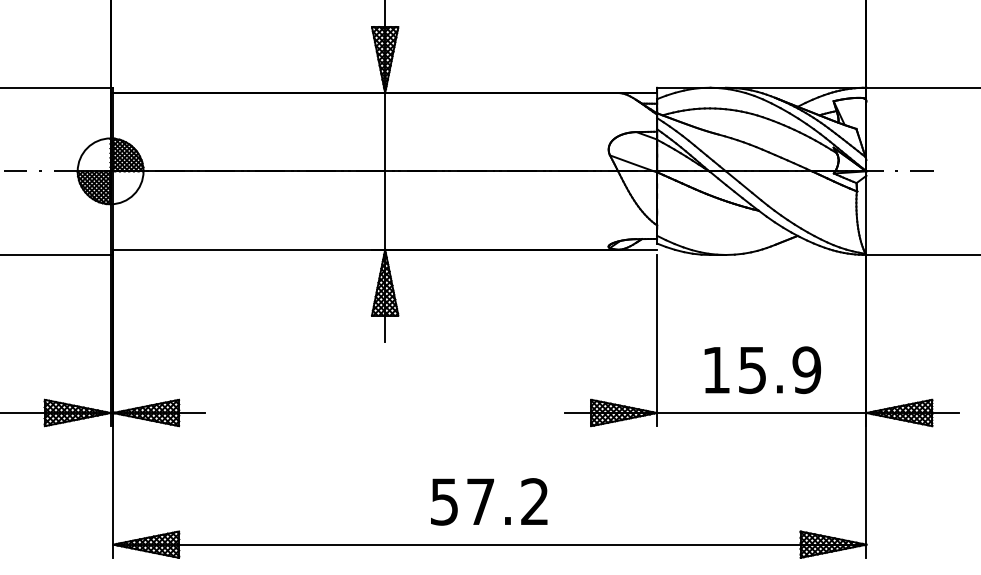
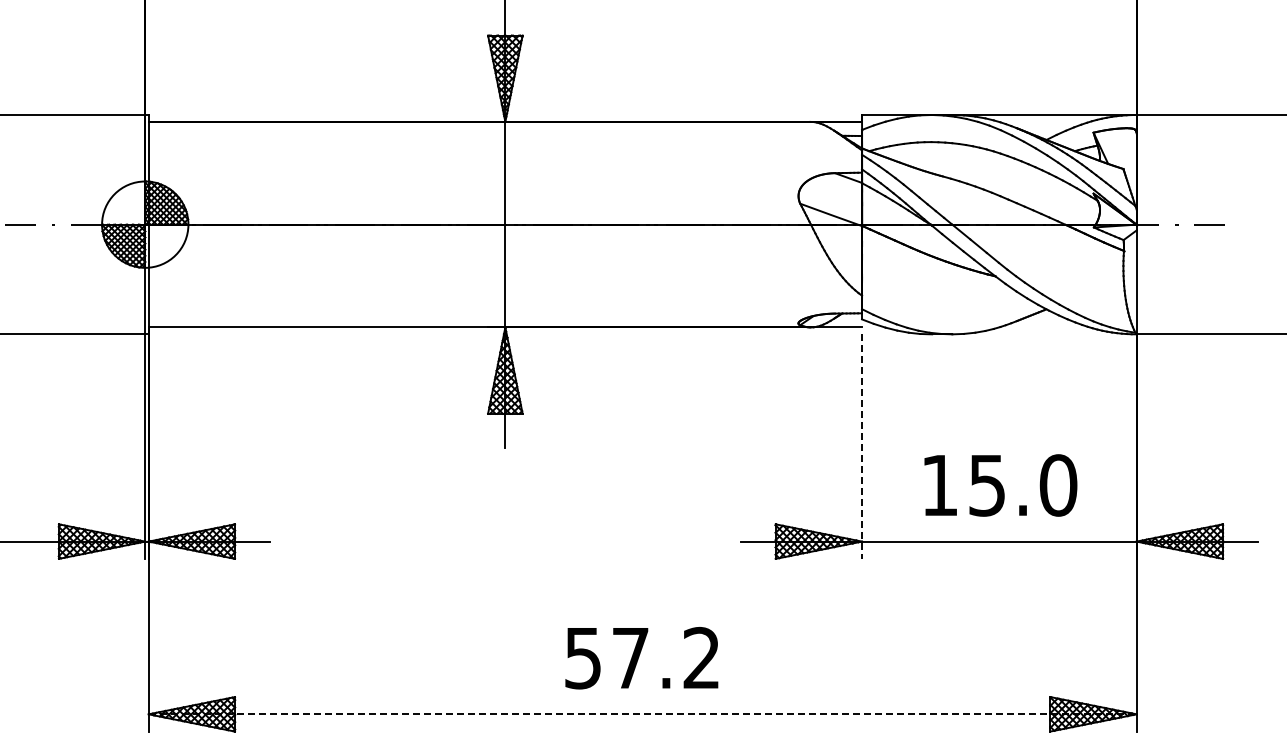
line: (657, 341) -> (862, 447), solid -> dashed
text: (806, 370) -> (1058, 485), 15.9 -> 15.0
line: (489, 544) -> (642, 714), solid -> dashed

